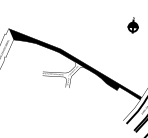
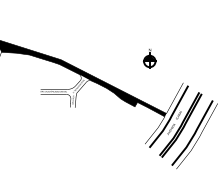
part: (133, 24) -> (149, 58), moved

